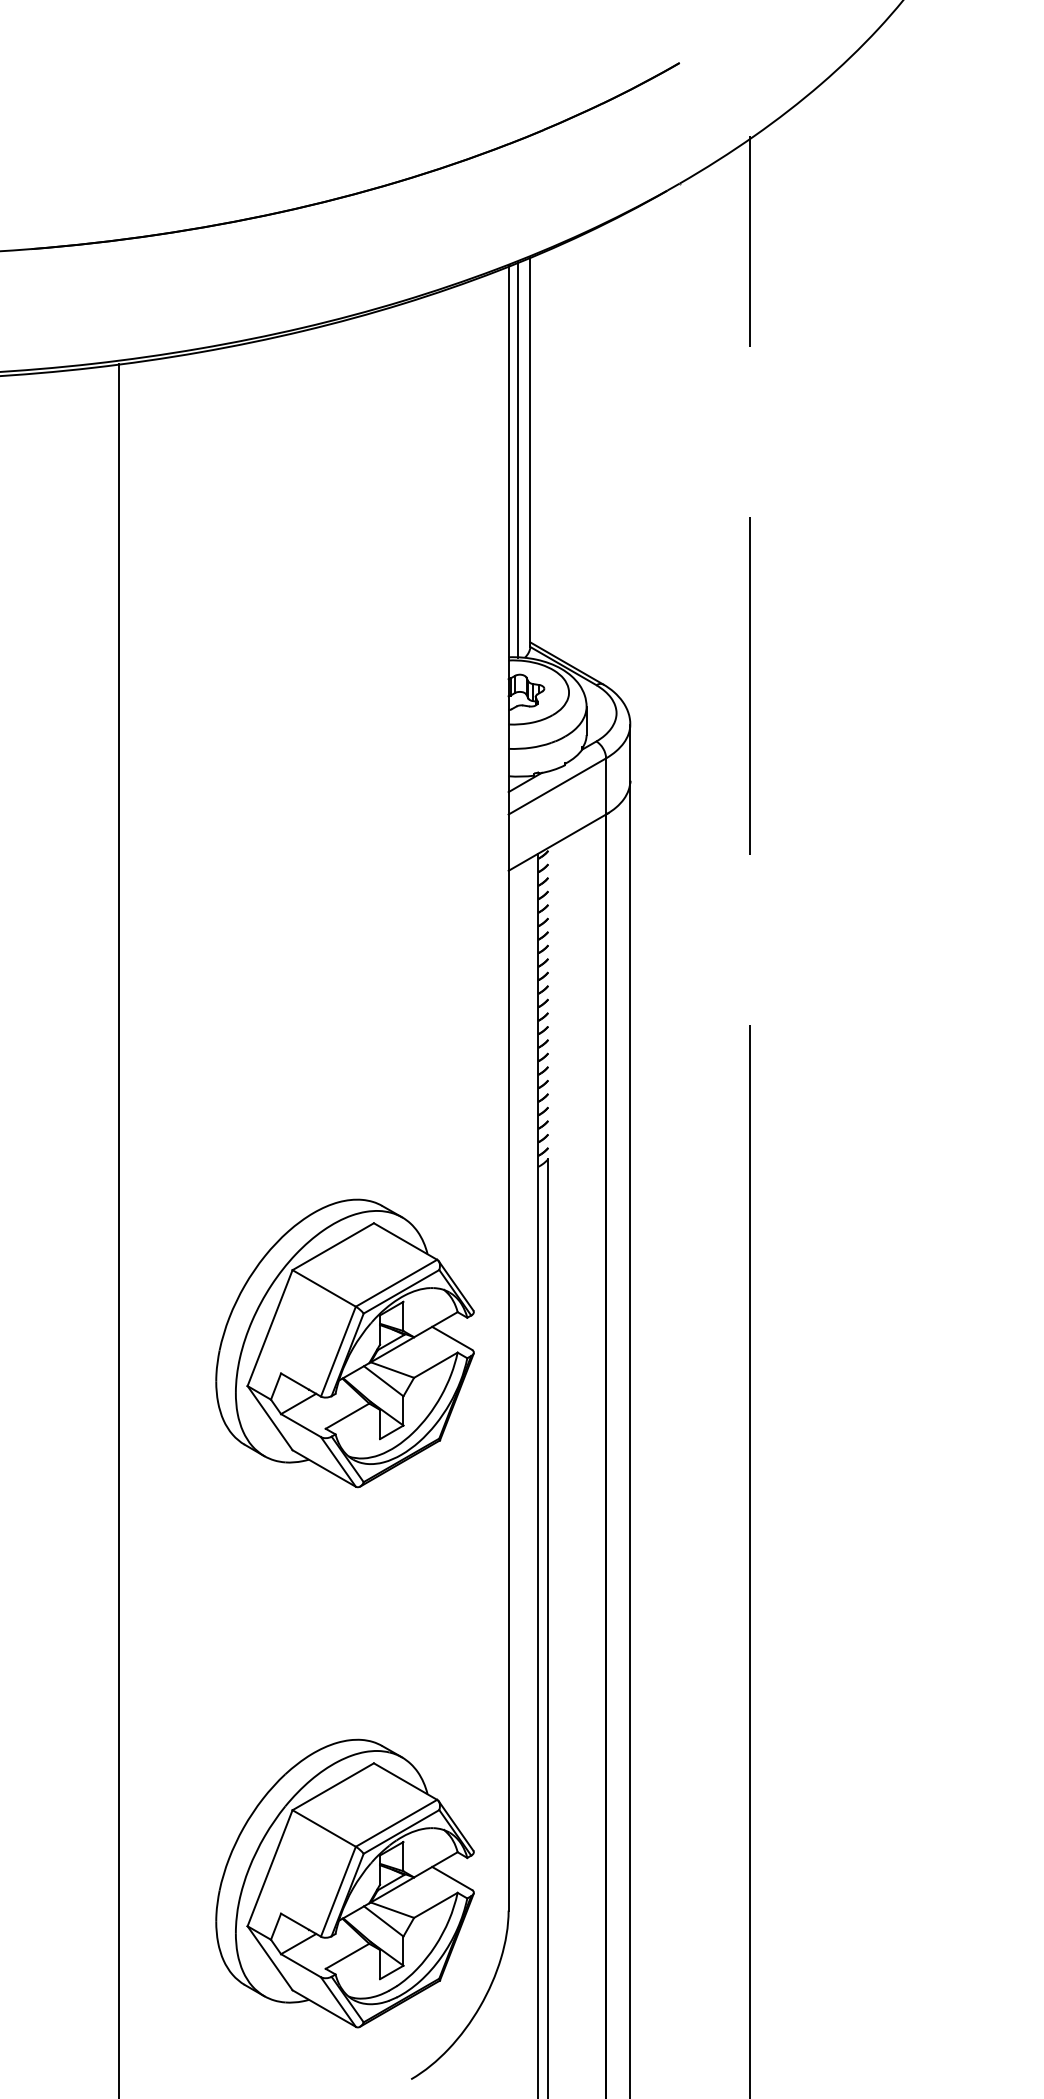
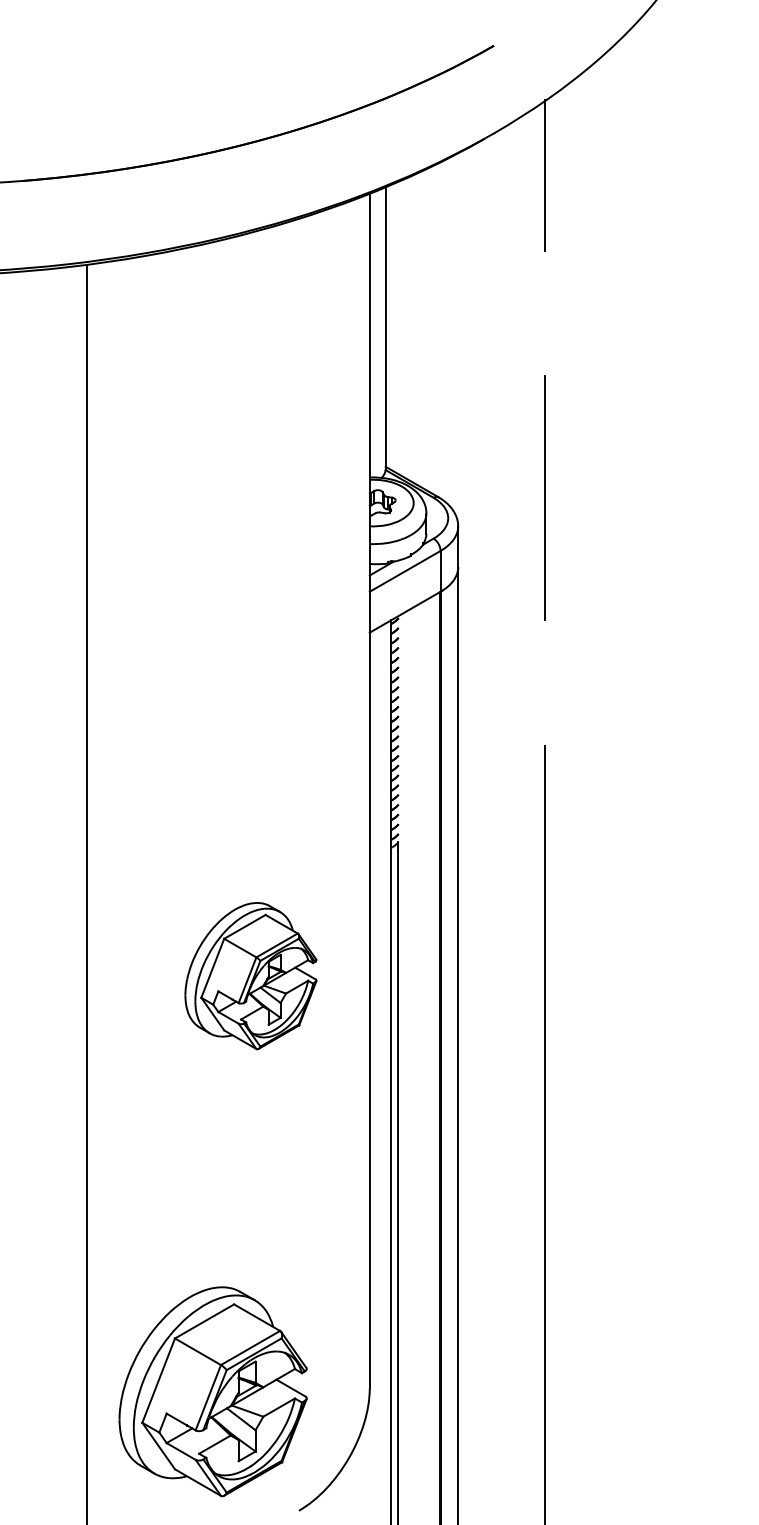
line: (518, 459) -> (376, 333), removed
part: (344, 1343) -> (250, 976), size x0.7
part: (344, 1883) -> (212, 1391), moved

